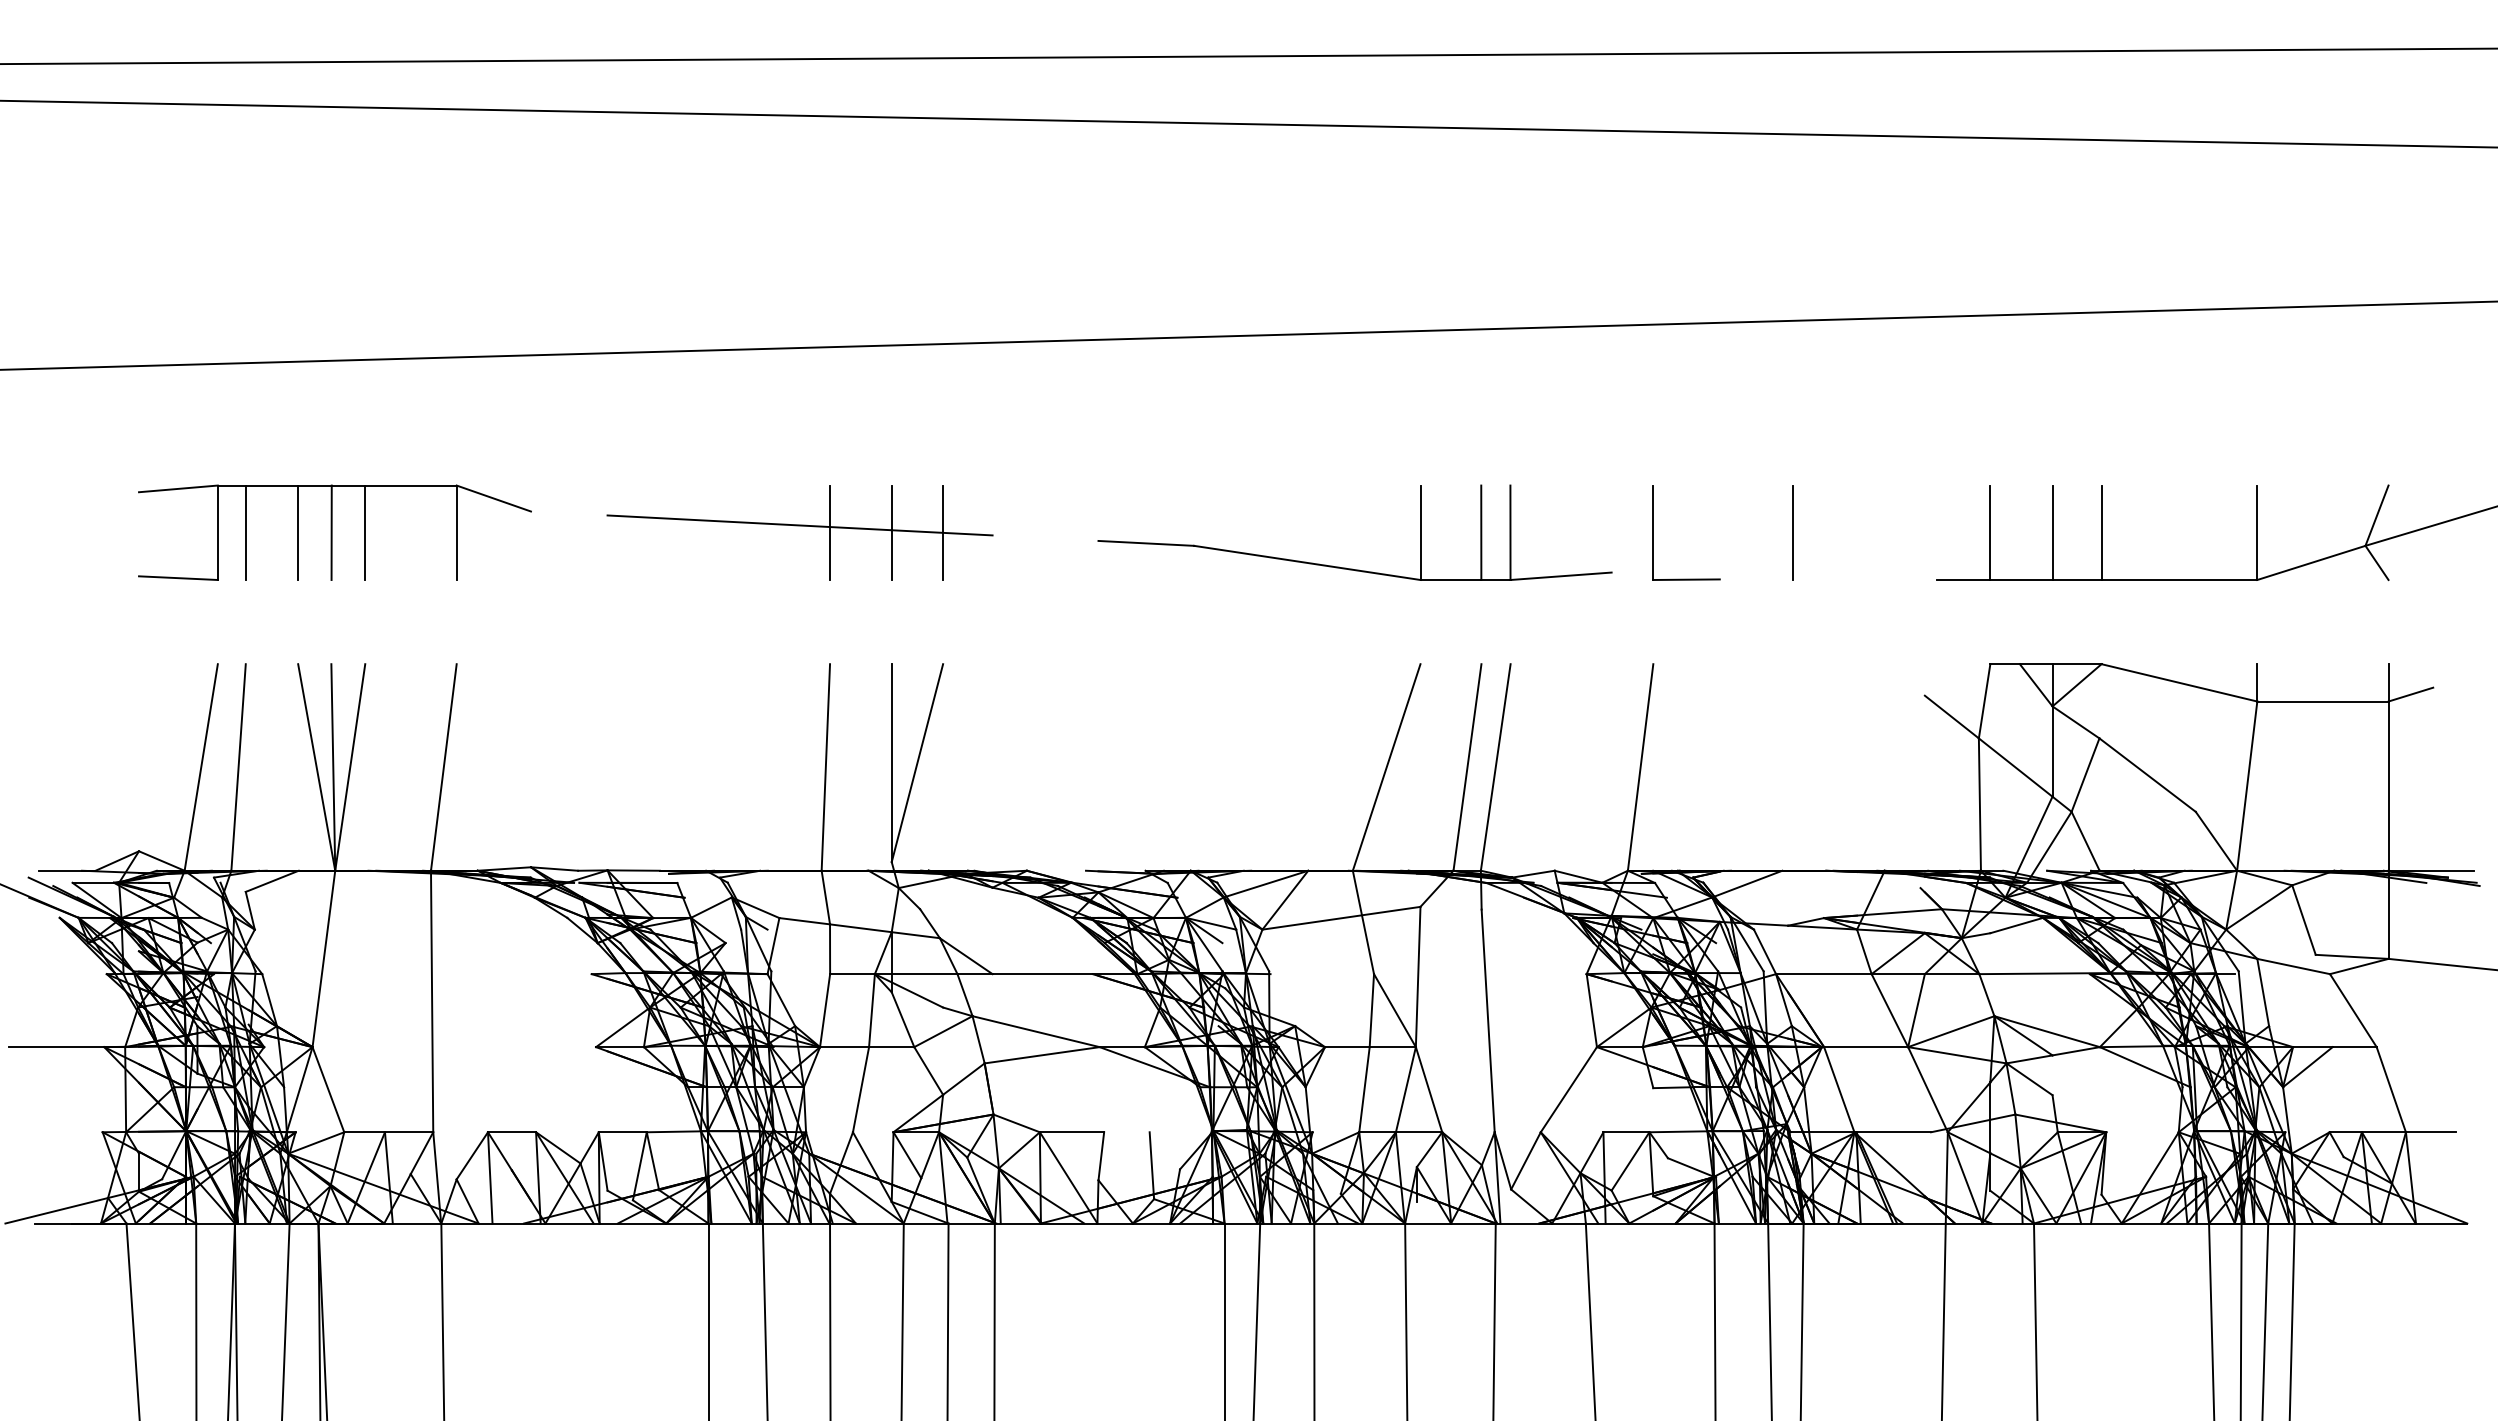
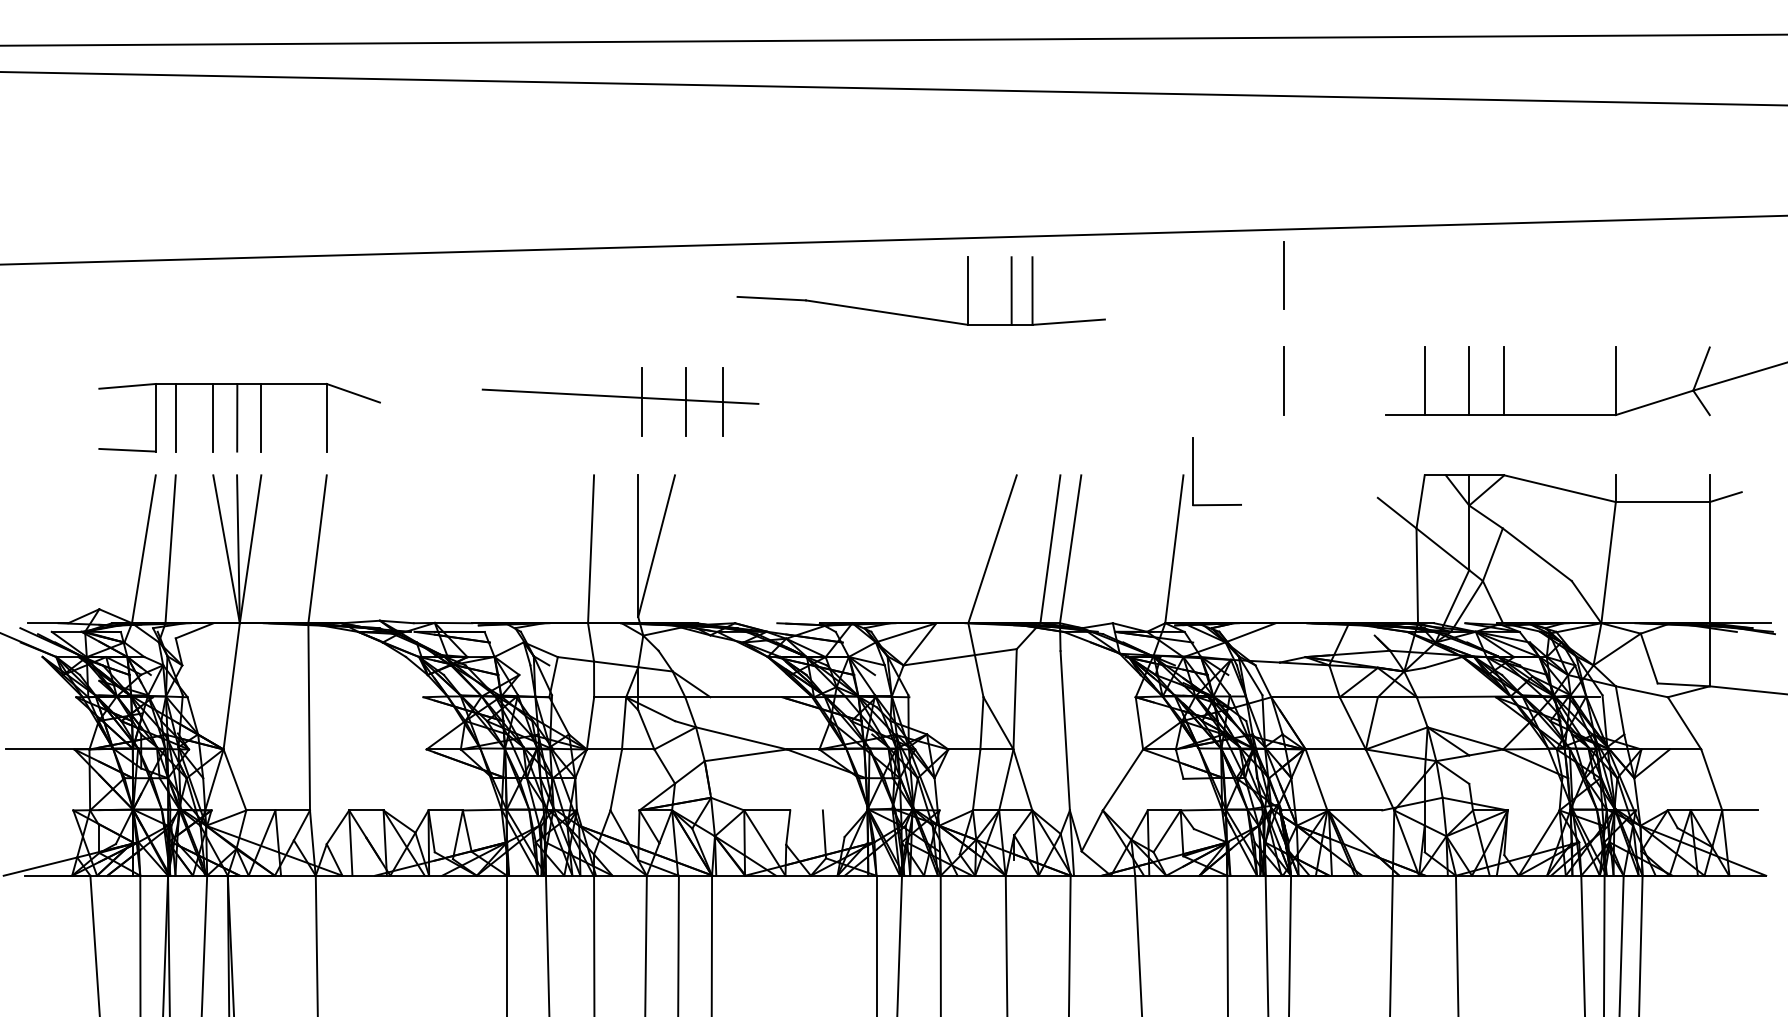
line: (1792, 384) -> (1283, 275), added
part: (334, 532) -> (239, 417), moved
part: (799, 532) -> (620, 401), moved
part: (1653, 532) -> (1193, 471), moved
part: (1346, 567) -> (915, 315), moved

